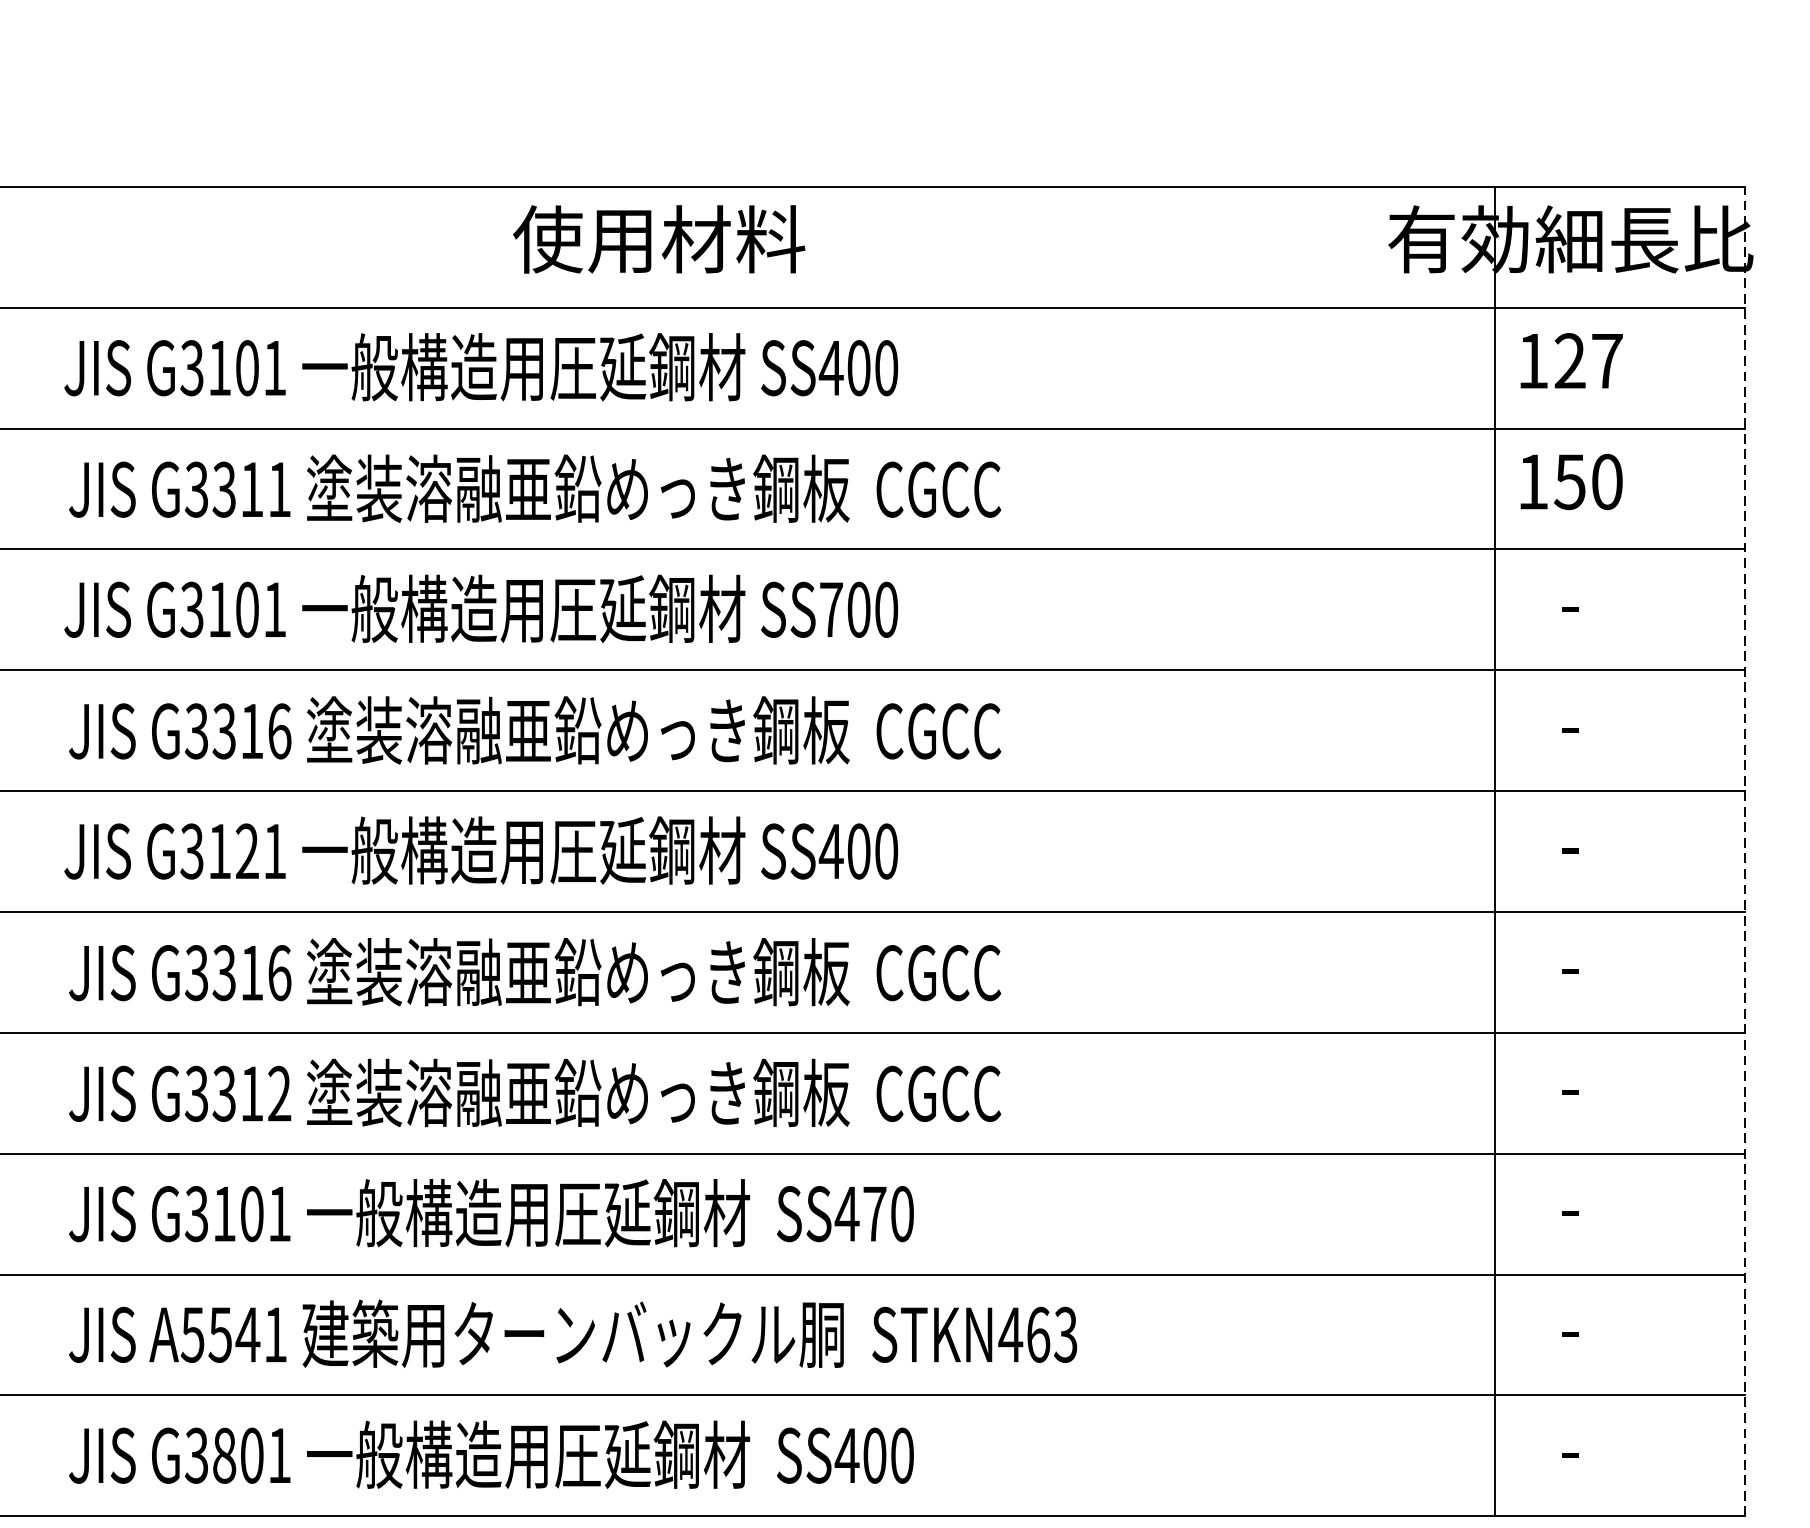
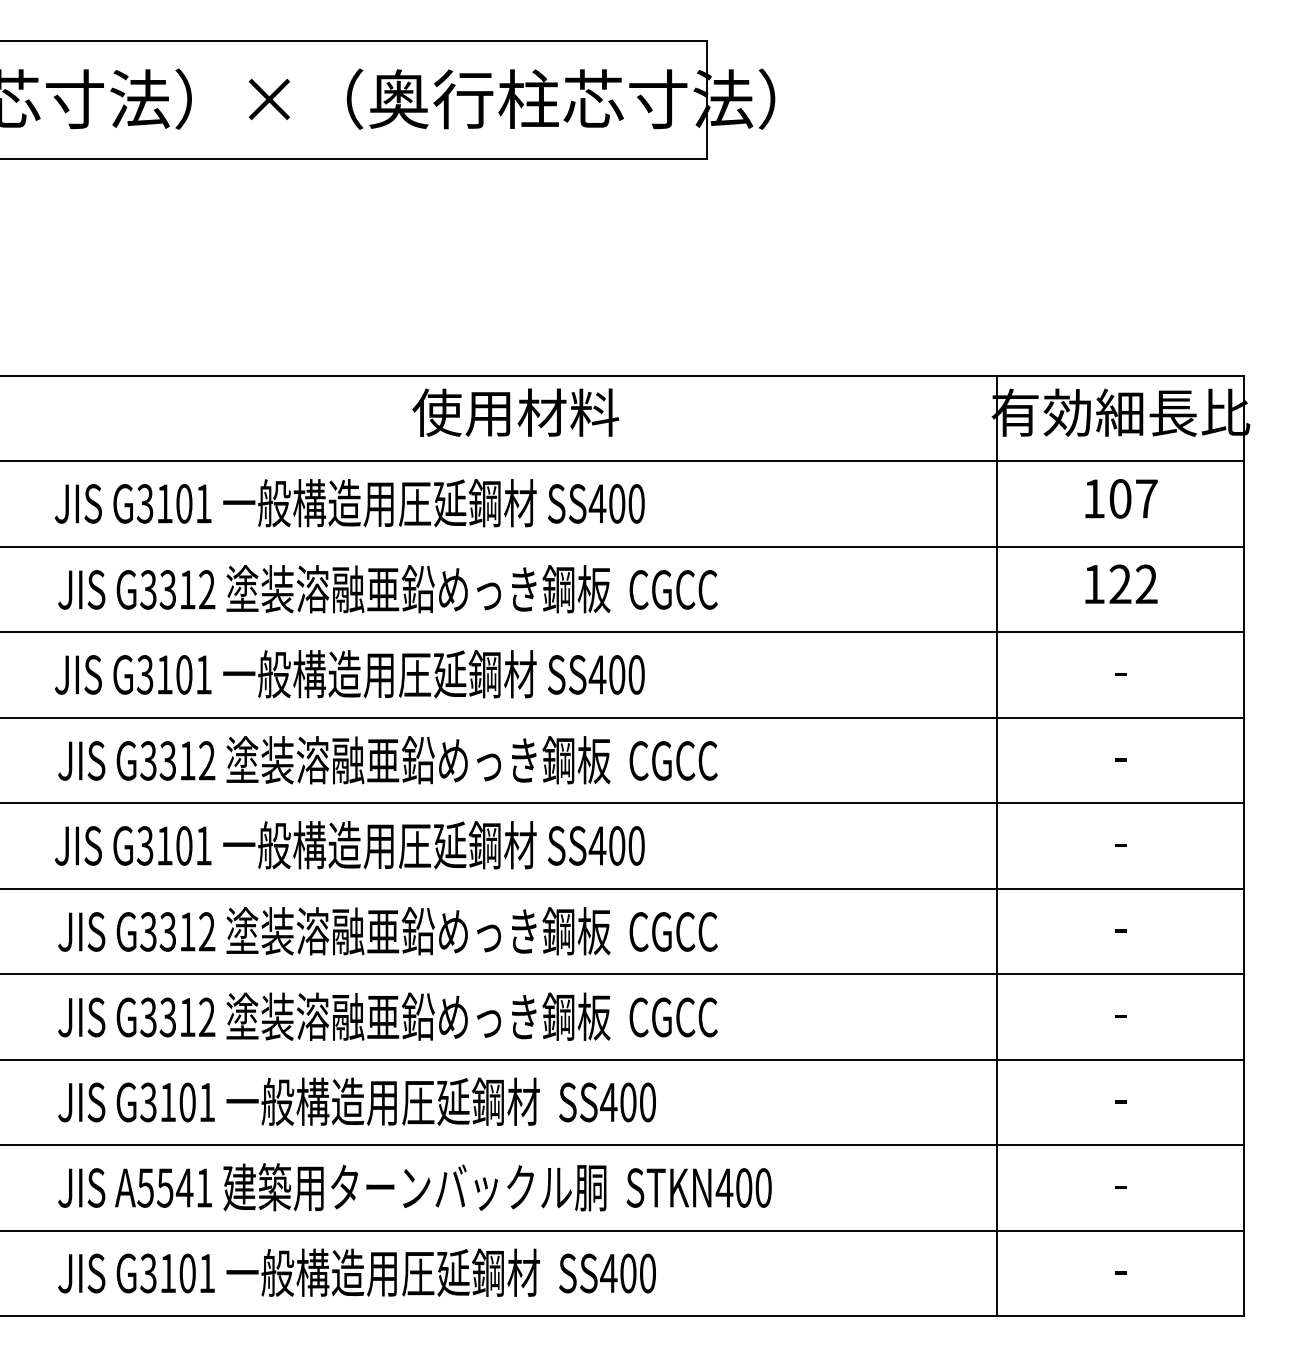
text: (658, 239) -> (515, 412), moved
text: (1570, 360) -> (1120, 498), 127 -> 107
text: (1588, 482) -> (1133, 584), 150 -> 122
text: (280, 489) -> (207, 589), G3311 -> G3312
text: (831, 609) -> (597, 674), SS700 -> SS400
text: (280, 730) -> (207, 760), G3316 -> G3312
text: (247, 850) -> (184, 845), G3121 -> G3101
line: (1495, 850) -> (997, 845), moved
line: (1745, 850) -> (1244, 845), dashed -> solid
text: (280, 972) -> (207, 931), G3316 -> G3312
text: (875, 1214) -> (628, 1102), SS470 -> SS400
text: (1051, 1334) -> (753, 1187), STKN463 -> STKN400
text: (225, 1455) -> (168, 1273), G3801 -> G3101

